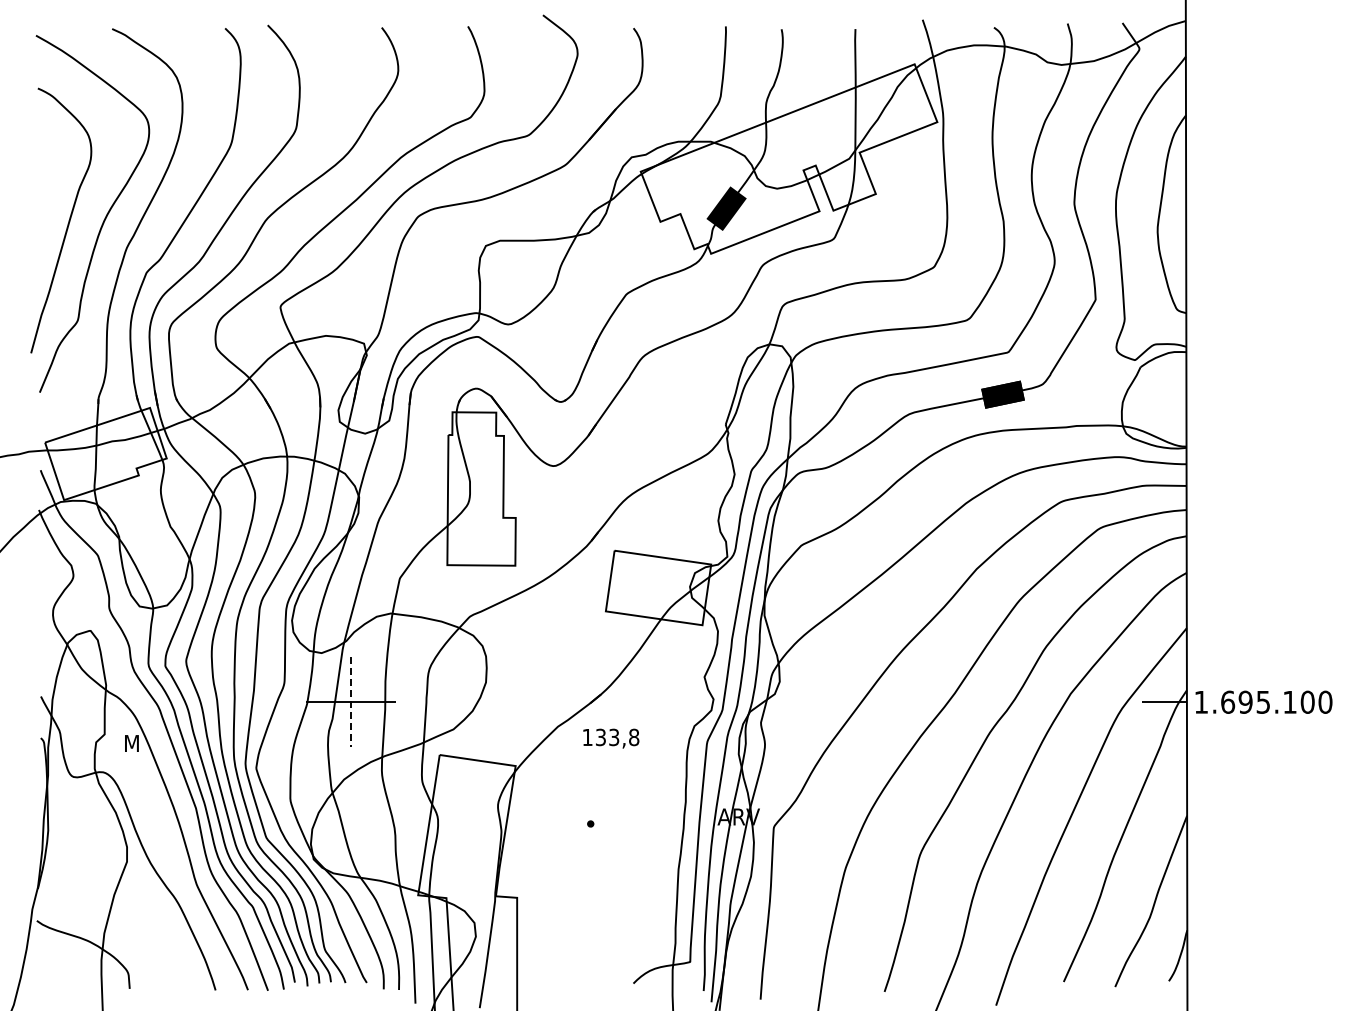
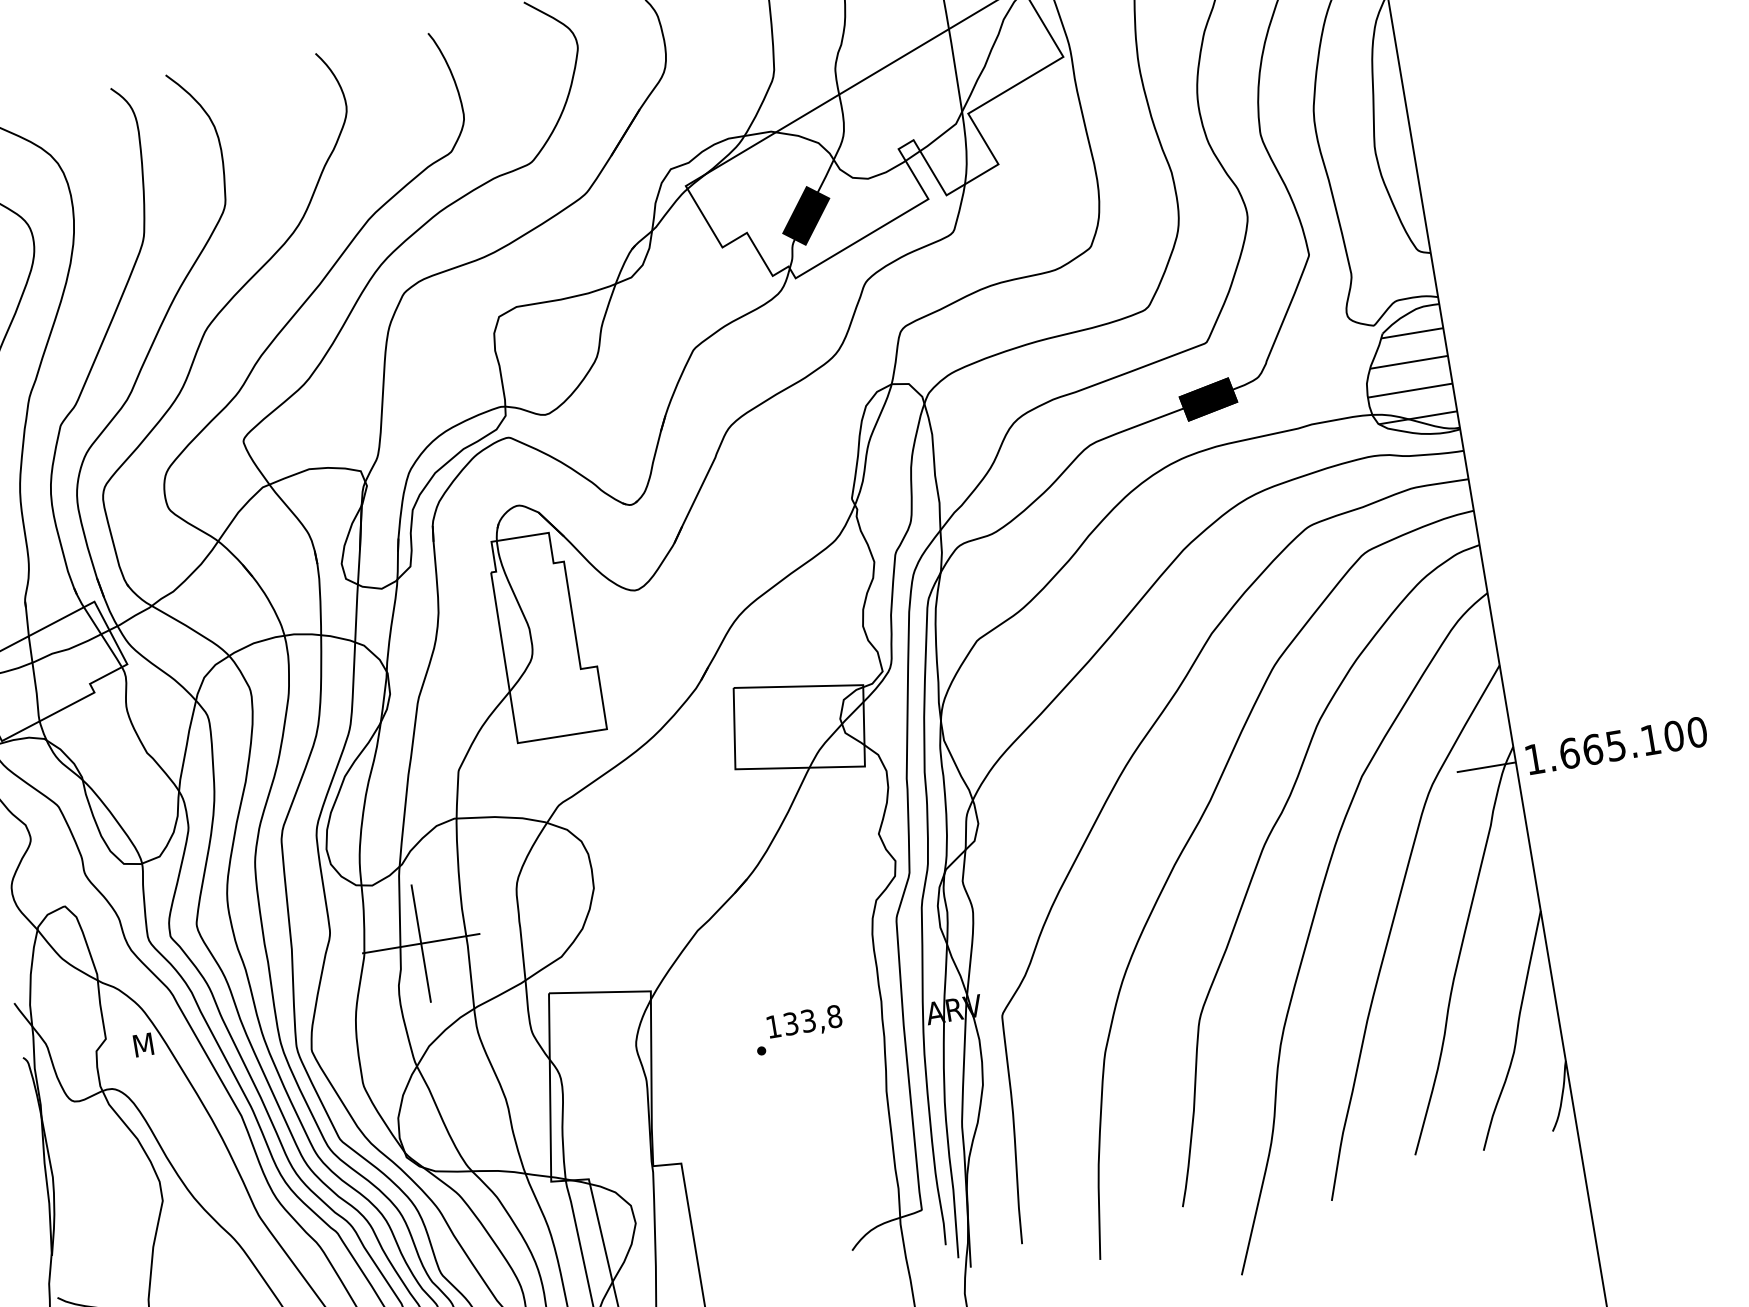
hatch: (1153, 402) -> (1407, 377), added
text: (1245, 701) -> (1592, 748), 1.695.100 -> 1.665.100
line: (350, 702) -> (420, 943), dashed -> solid
text: (611, 738) -> (805, 1022), moved

